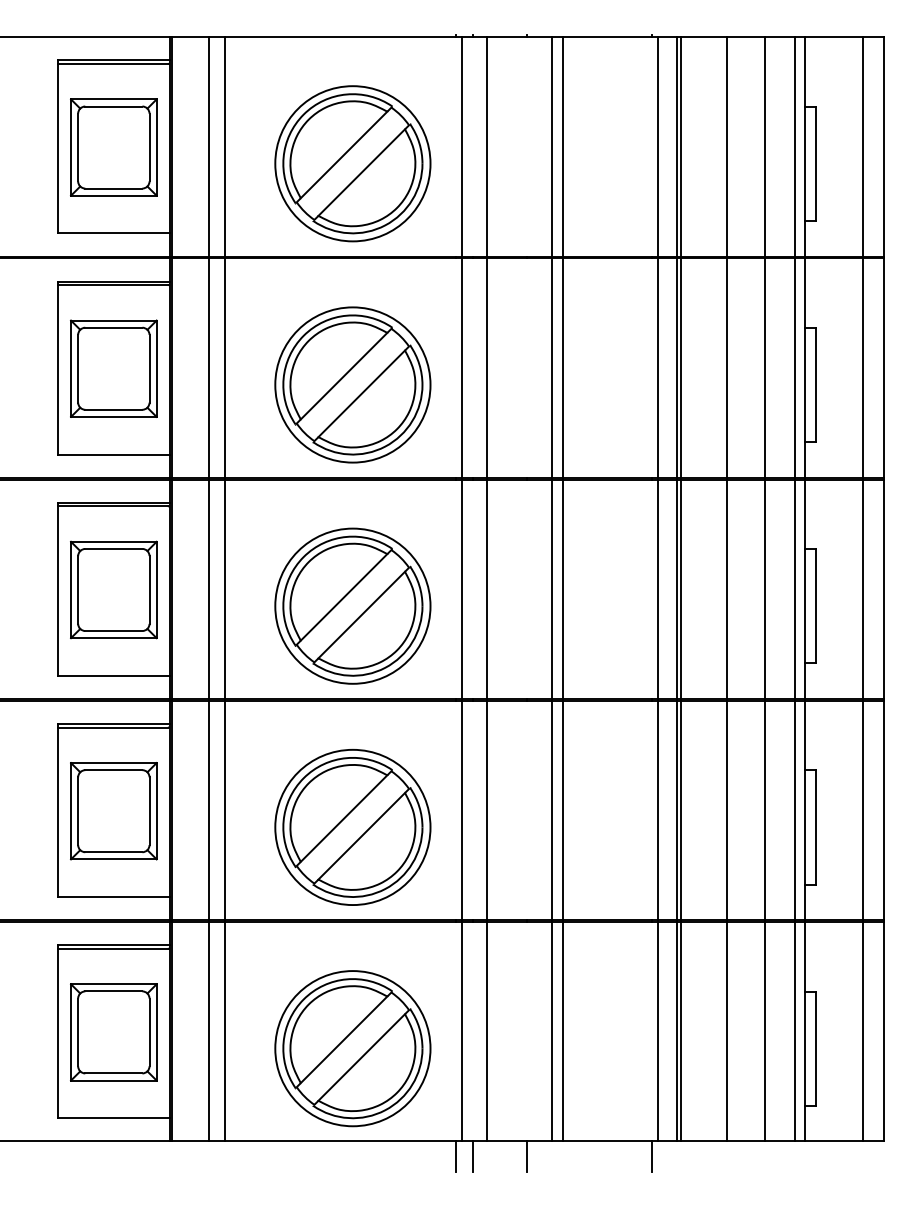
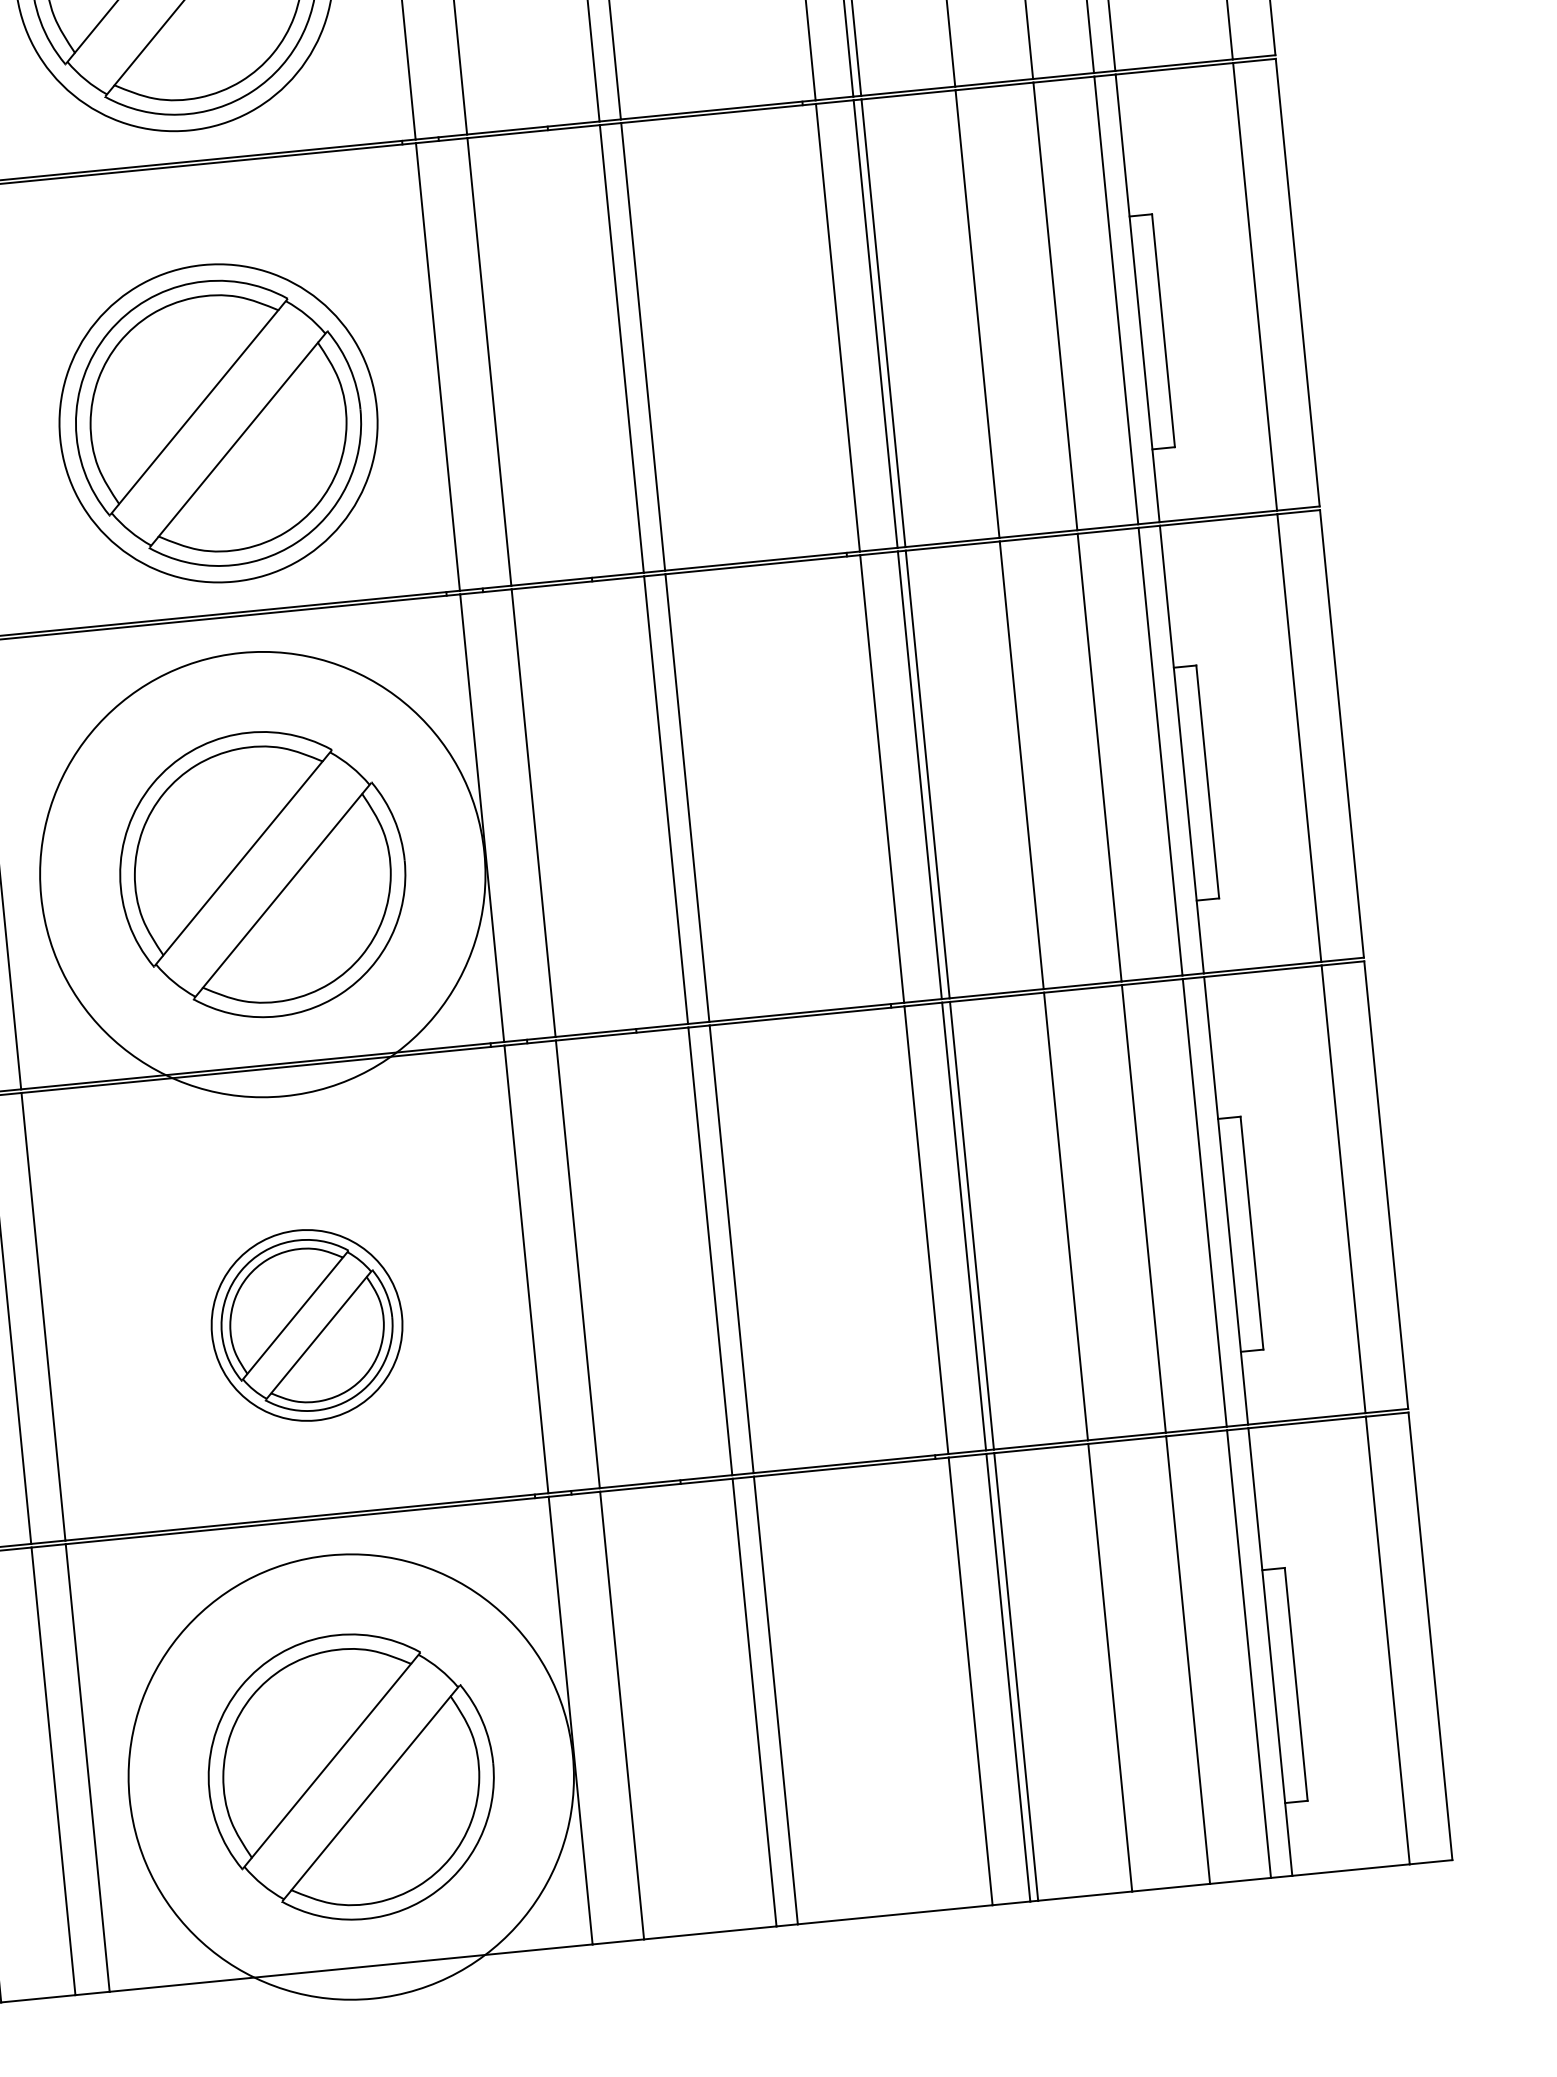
circle: (352, 605) -> (261, 873), size x1.4
part: (352, 826) -> (306, 1323), size x0.6
circle: (352, 1048) -> (350, 1776), size x1.4
line: (455, 1156) -> (582, 1976), removed
line: (473, 1156) -> (618, 1972), removed
line: (526, 1156) -> (726, 1962), removed
line: (651, 1156) -> (981, 1937), removed

